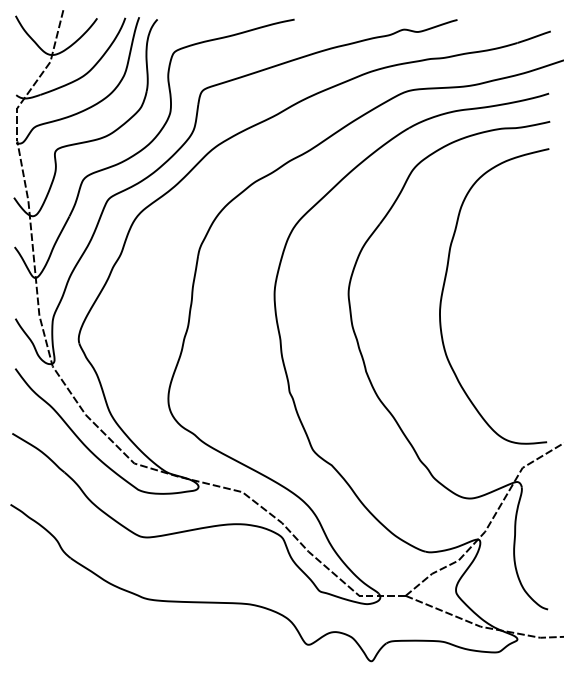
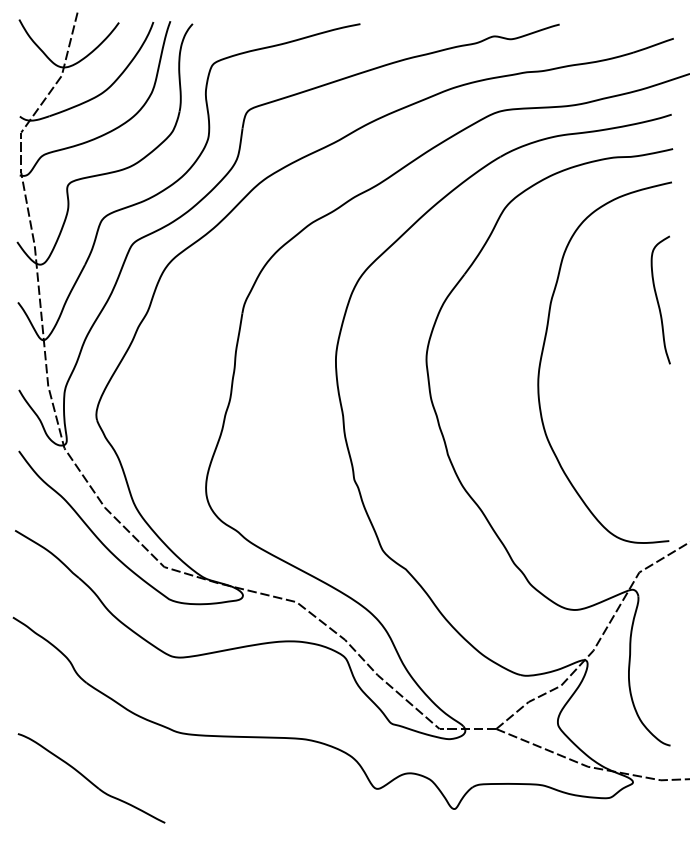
curve: (538, 244) -> (658, 299), added
part: (74, 636) -> (91, 778), added

